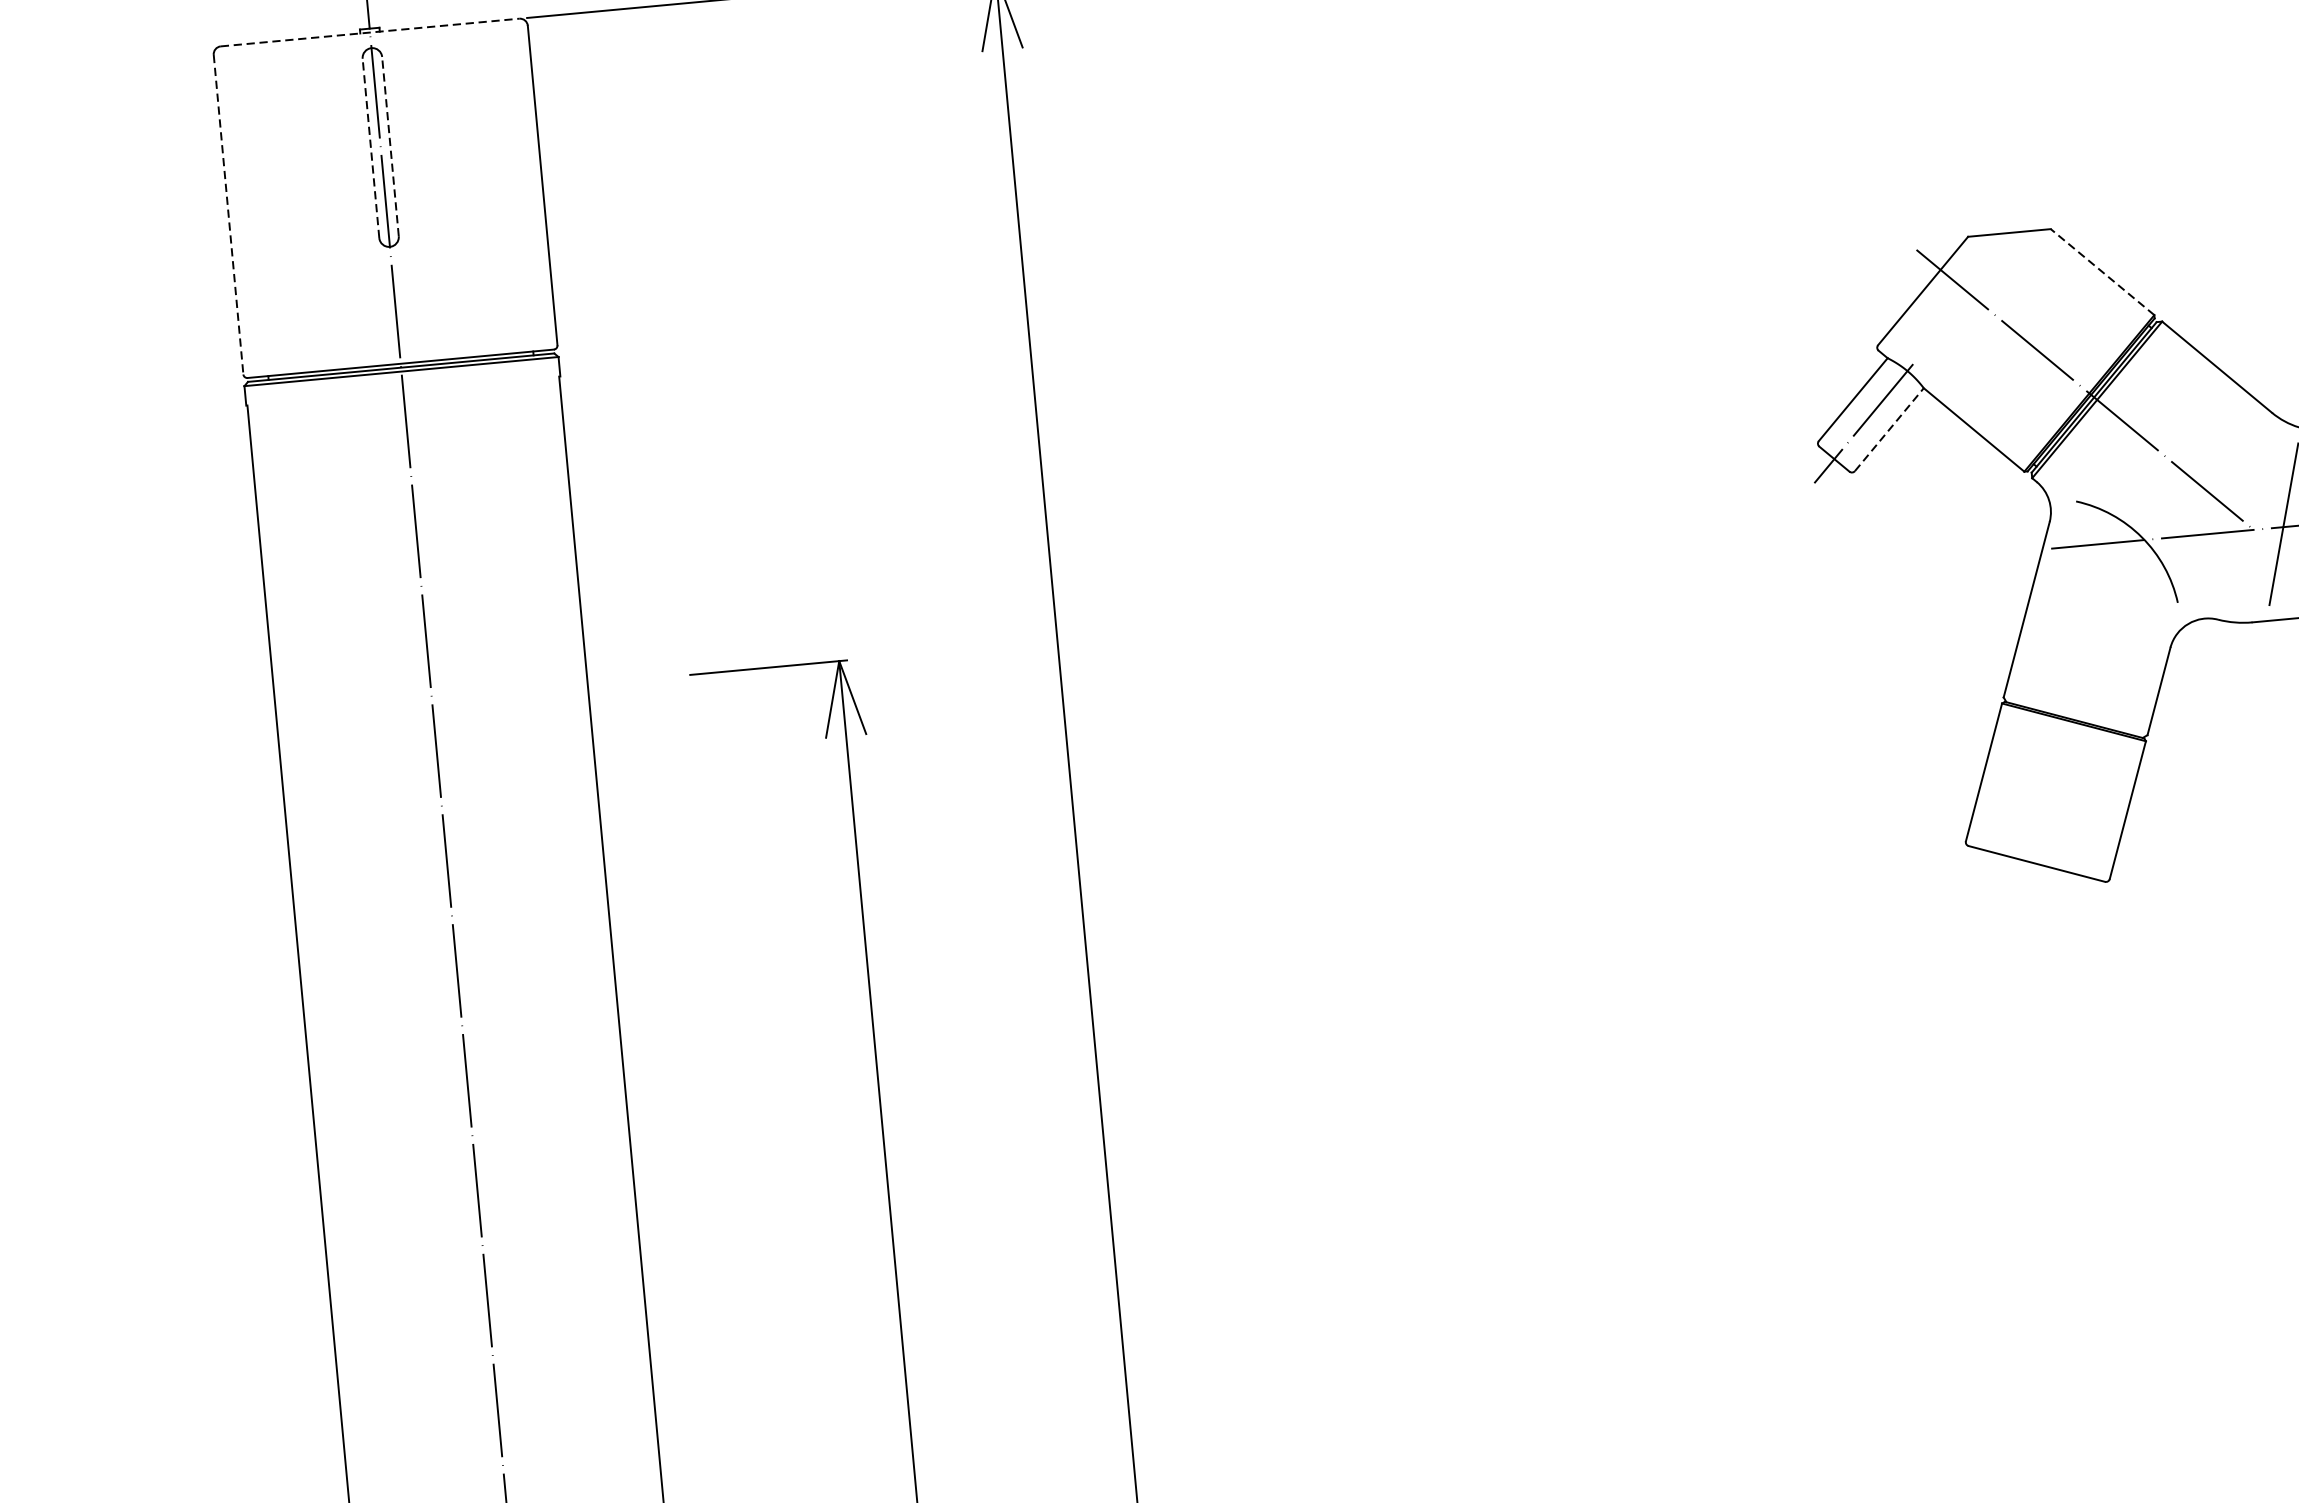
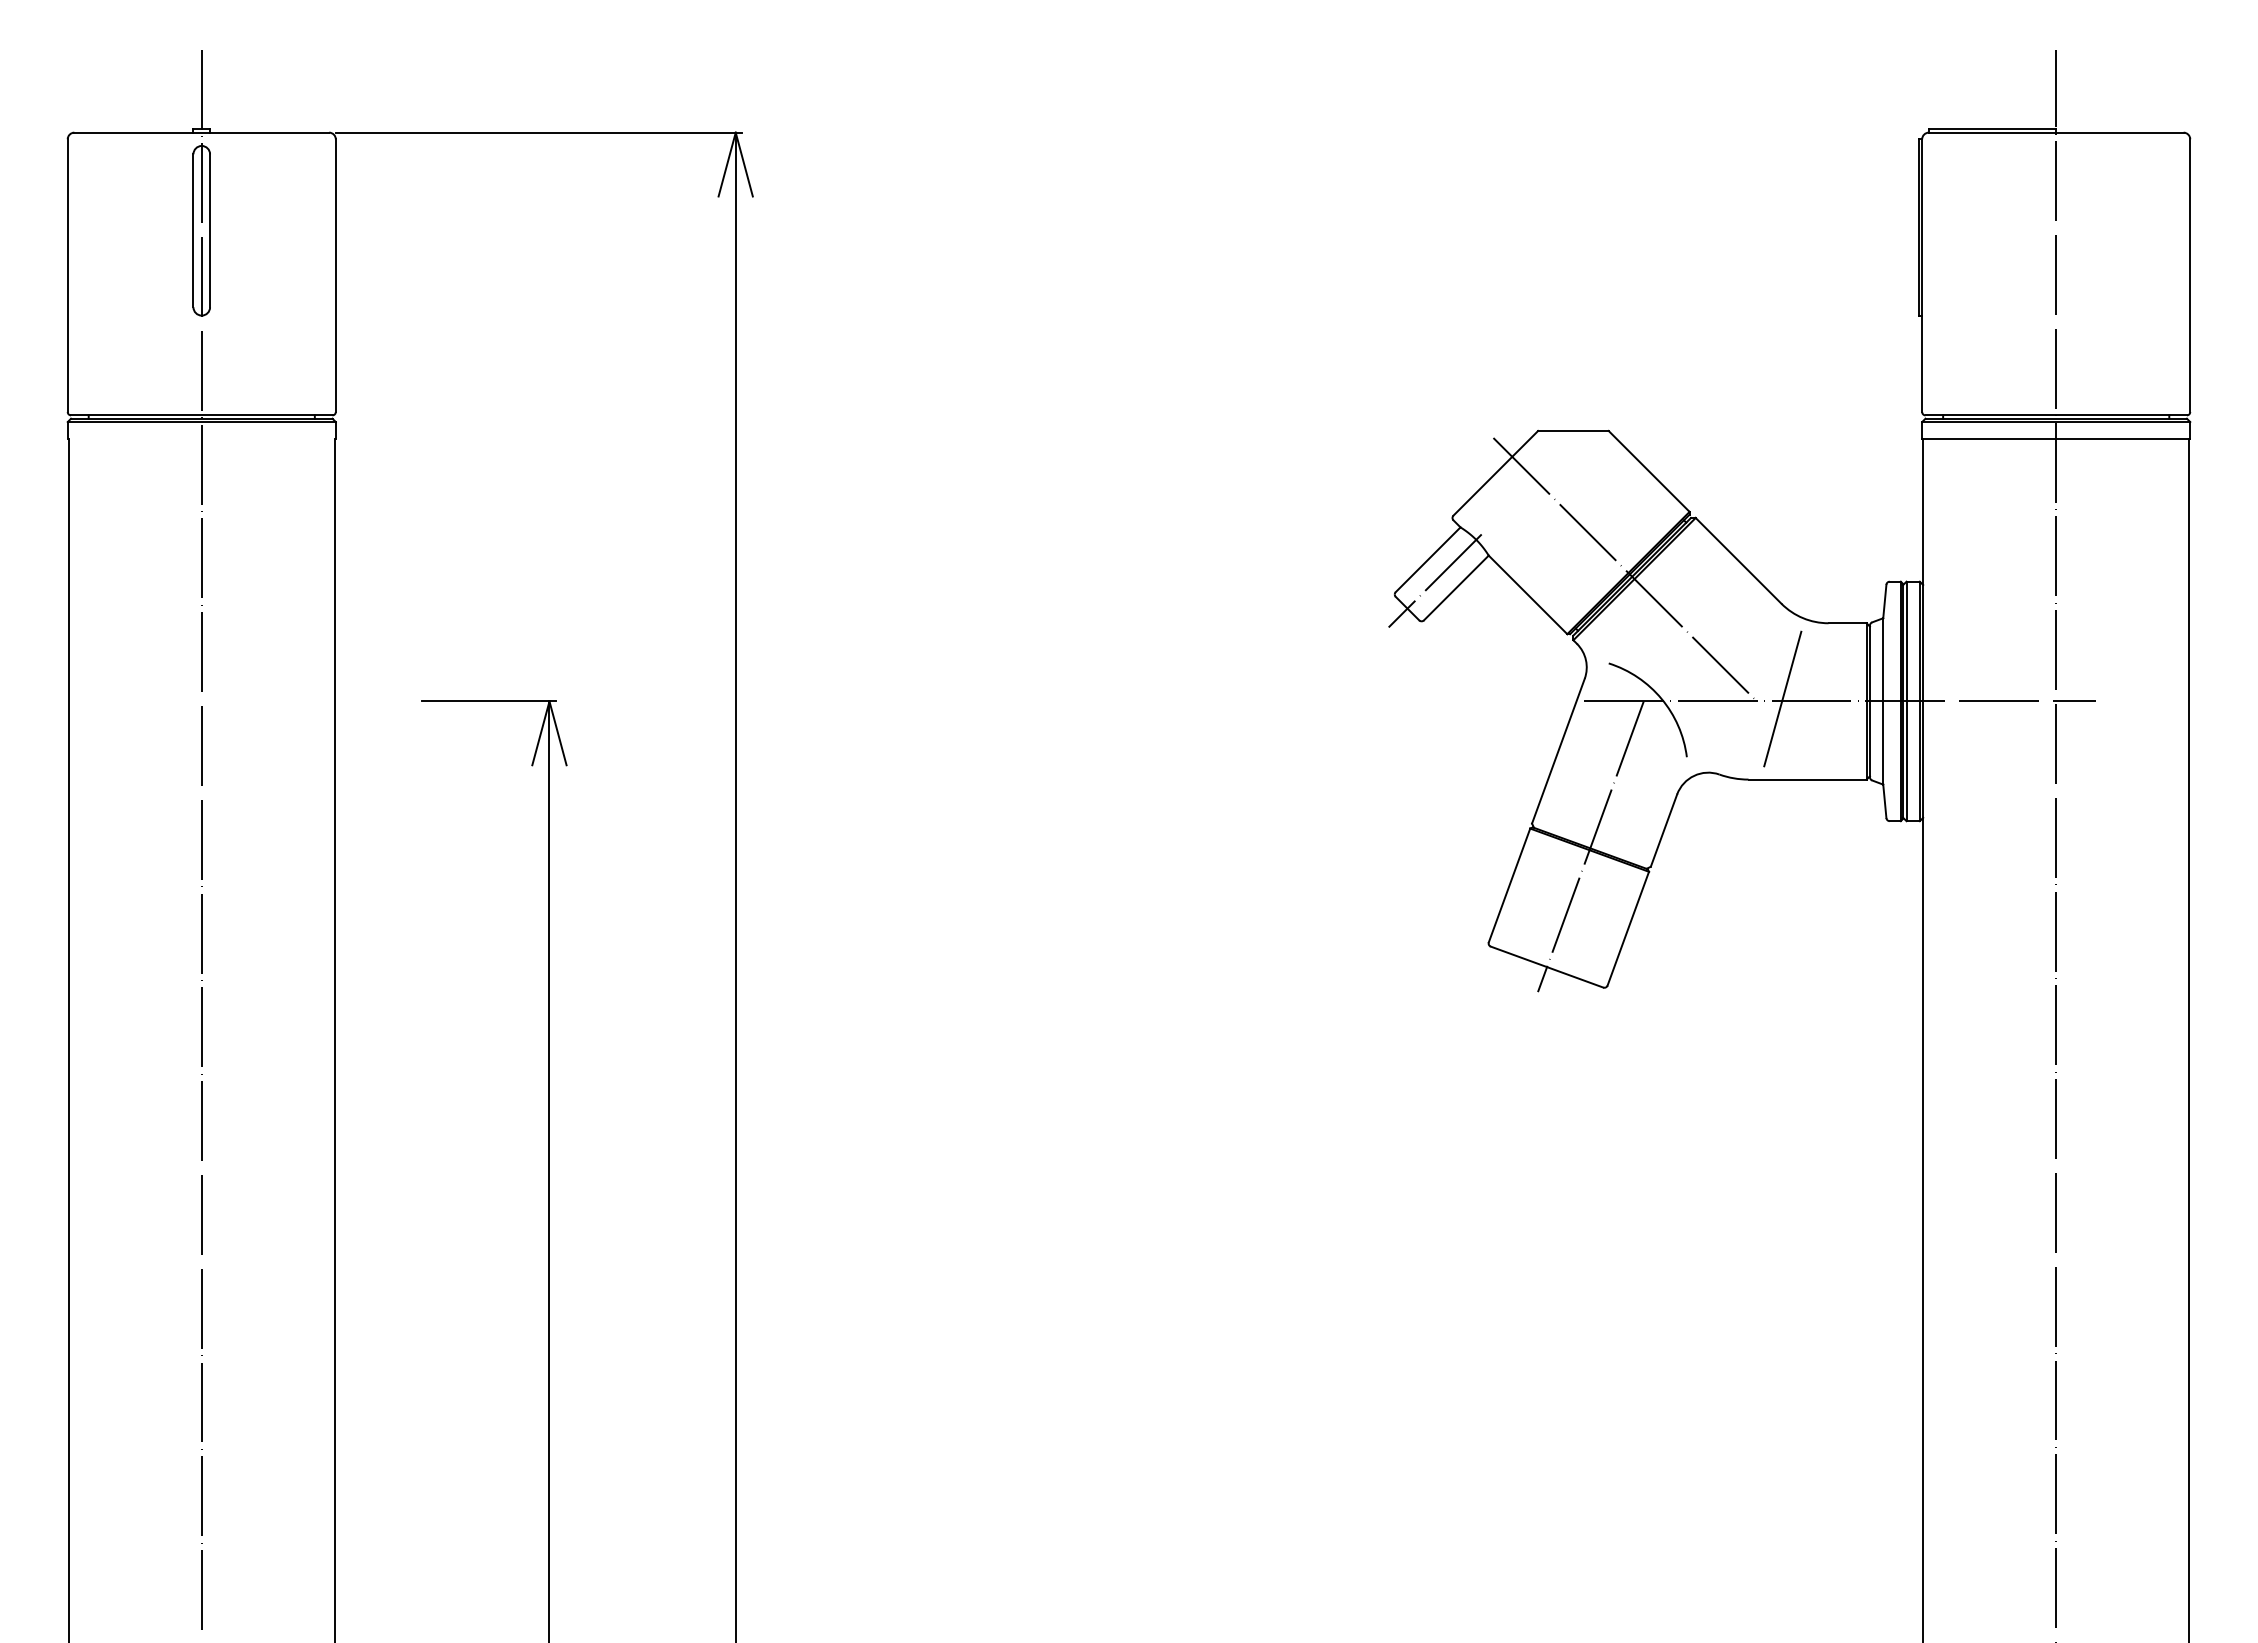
line: (370, 32) -> (202, 132), dashed -> solid
line: (390, 146) -> (210, 230), dashed -> solid
line: (371, 148) -> (193, 230), dashed -> solid
line: (228, 215) -> (67, 276), dashed -> solid
line: (2101, 272) -> (1648, 471), dashed -> solid
line: (1889, 430) -> (1456, 588), dashed -> solid
line: (2074, 717) -> (1590, 846), added

